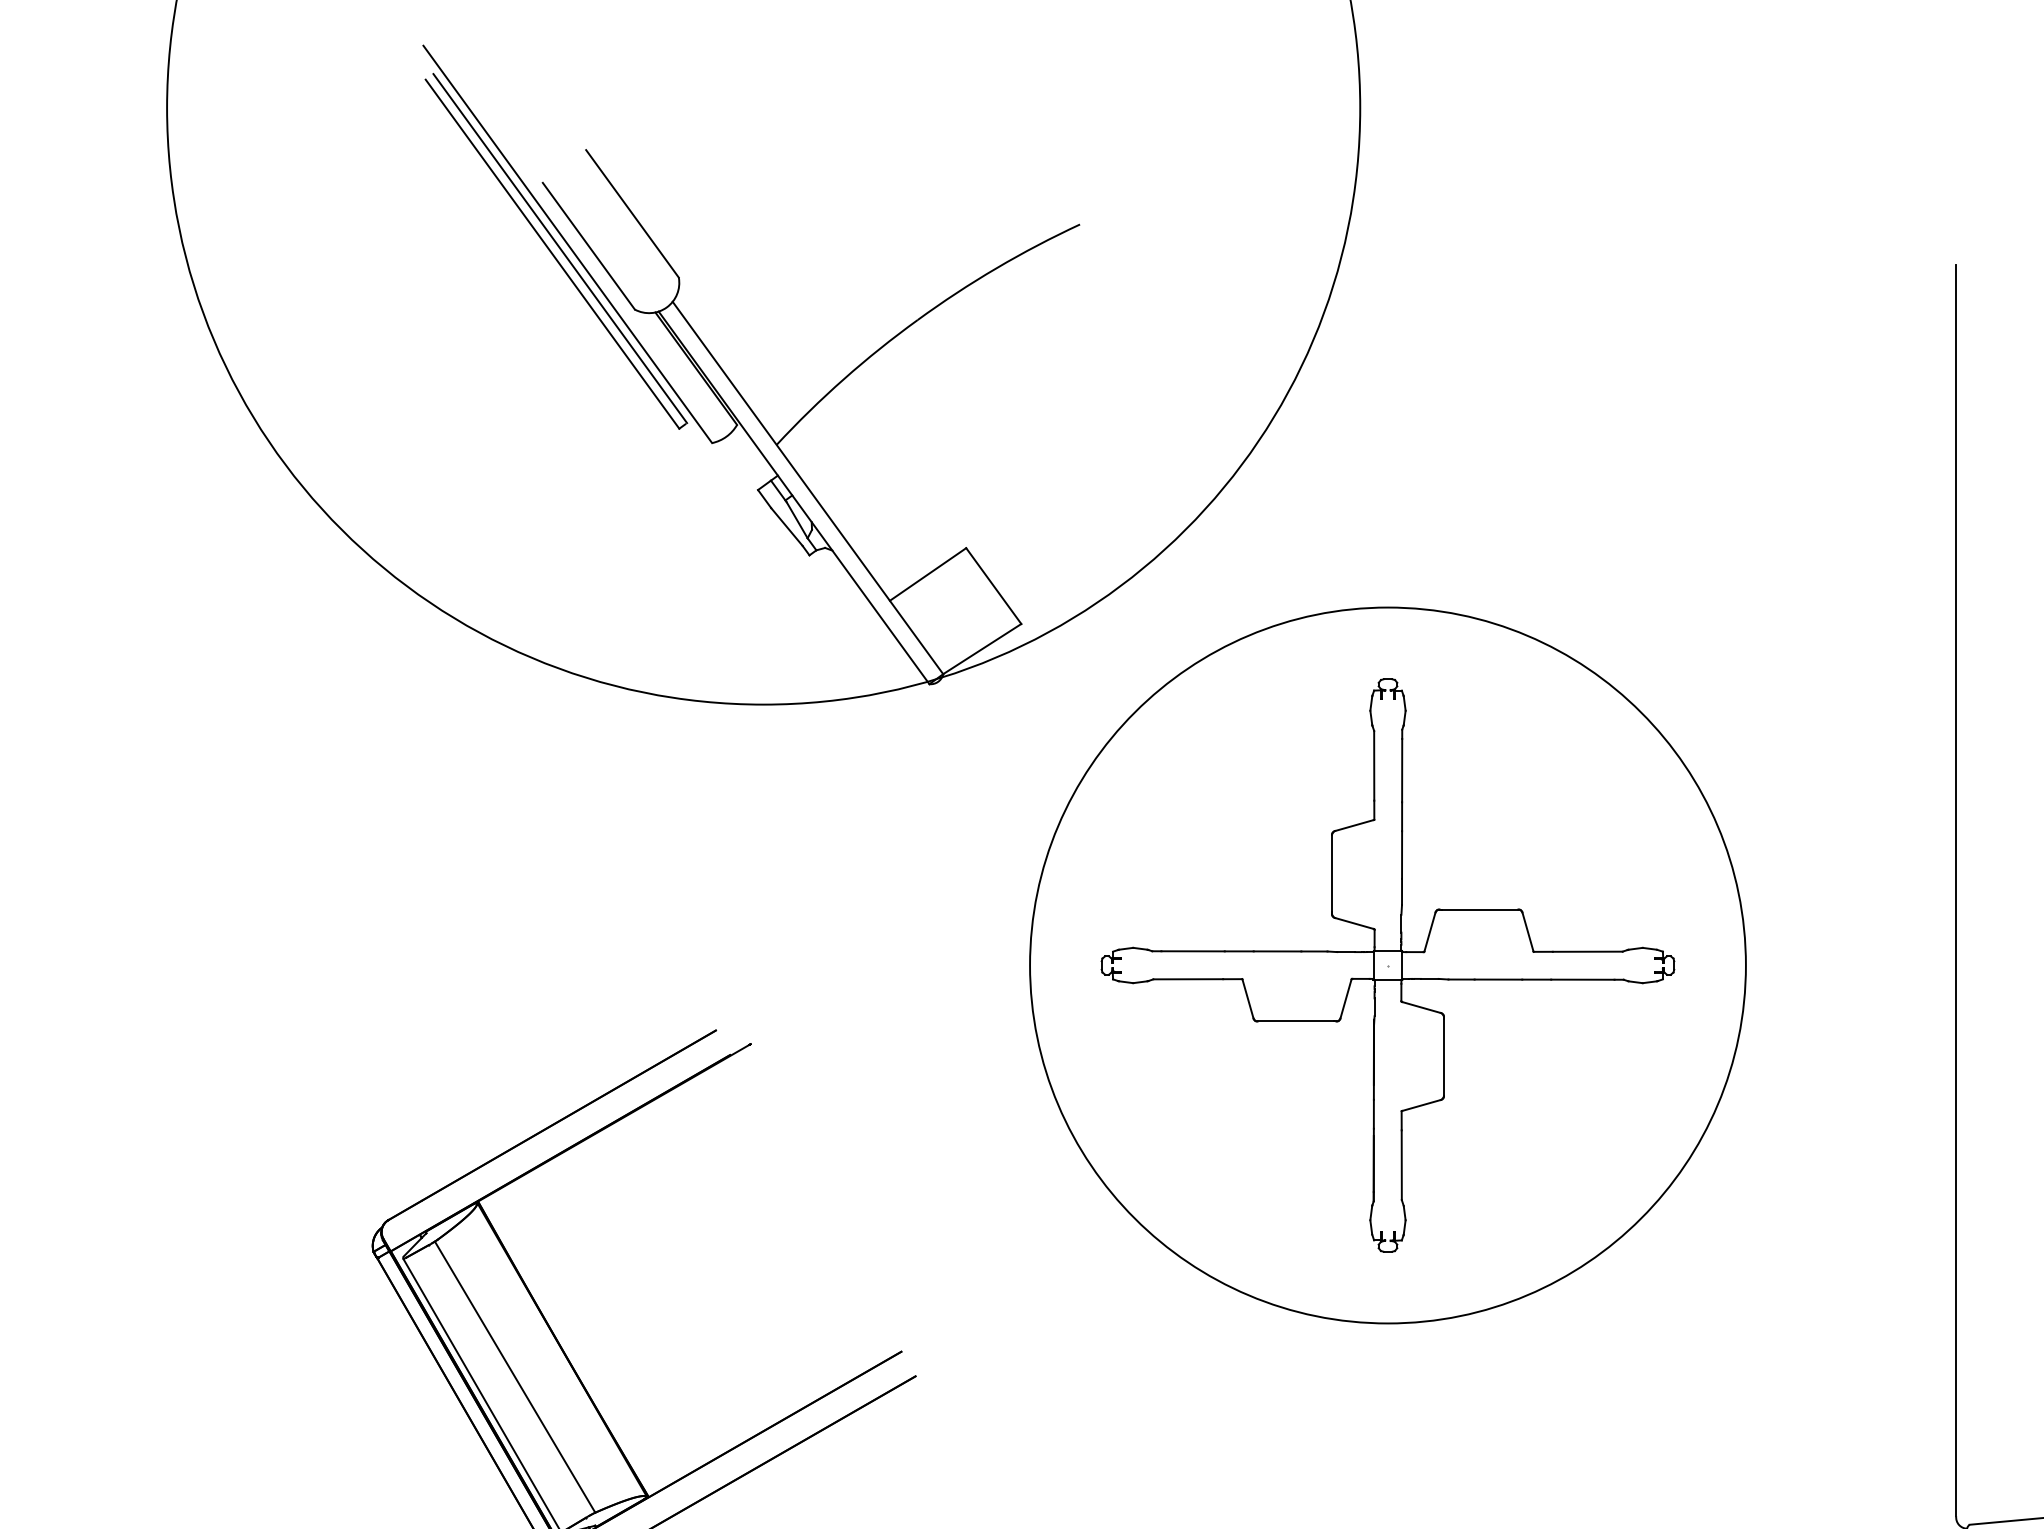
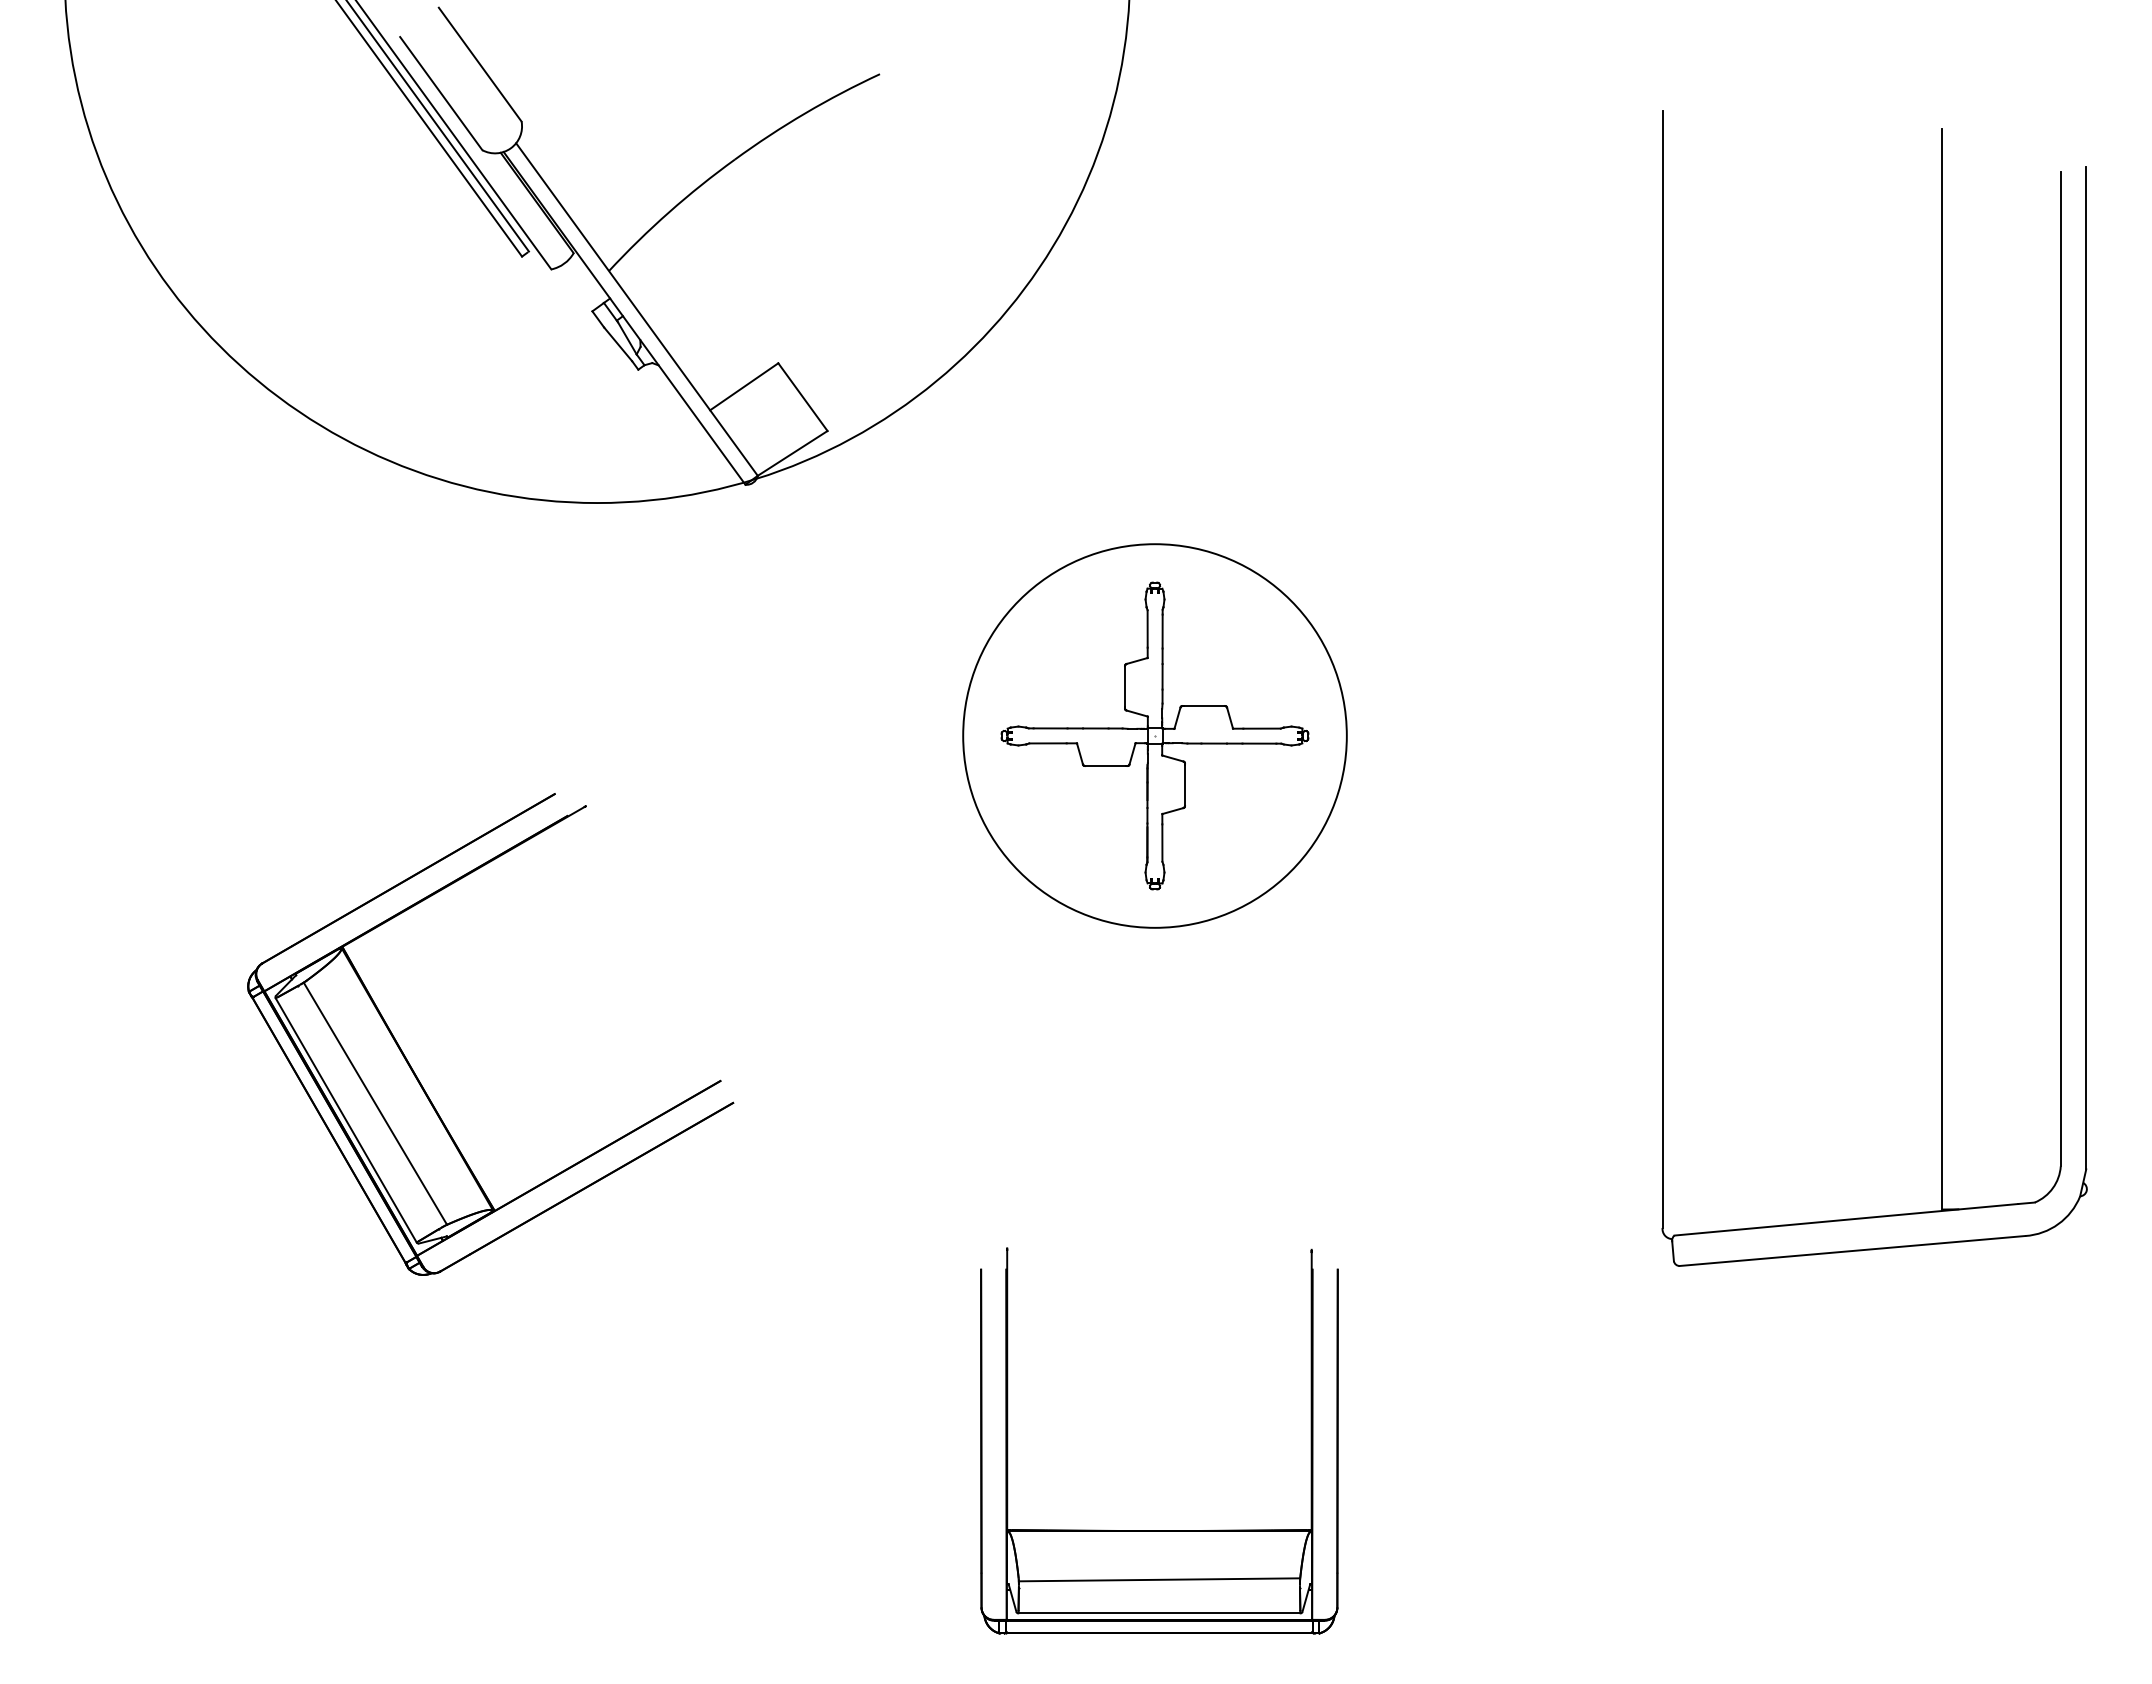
part: (1387, 964) -> (1154, 735), size x0.6

